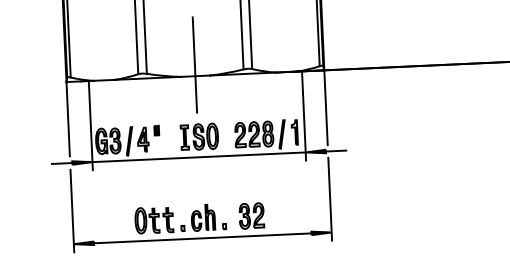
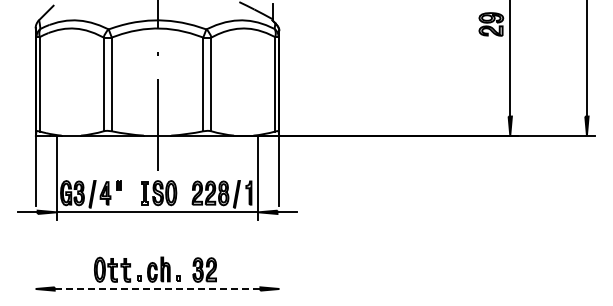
line: (330, 199) -> (279, 257), removed
line: (72, 210) -> (35, 257), removed
line: (202, 237) -> (157, 288), solid -> dashed

